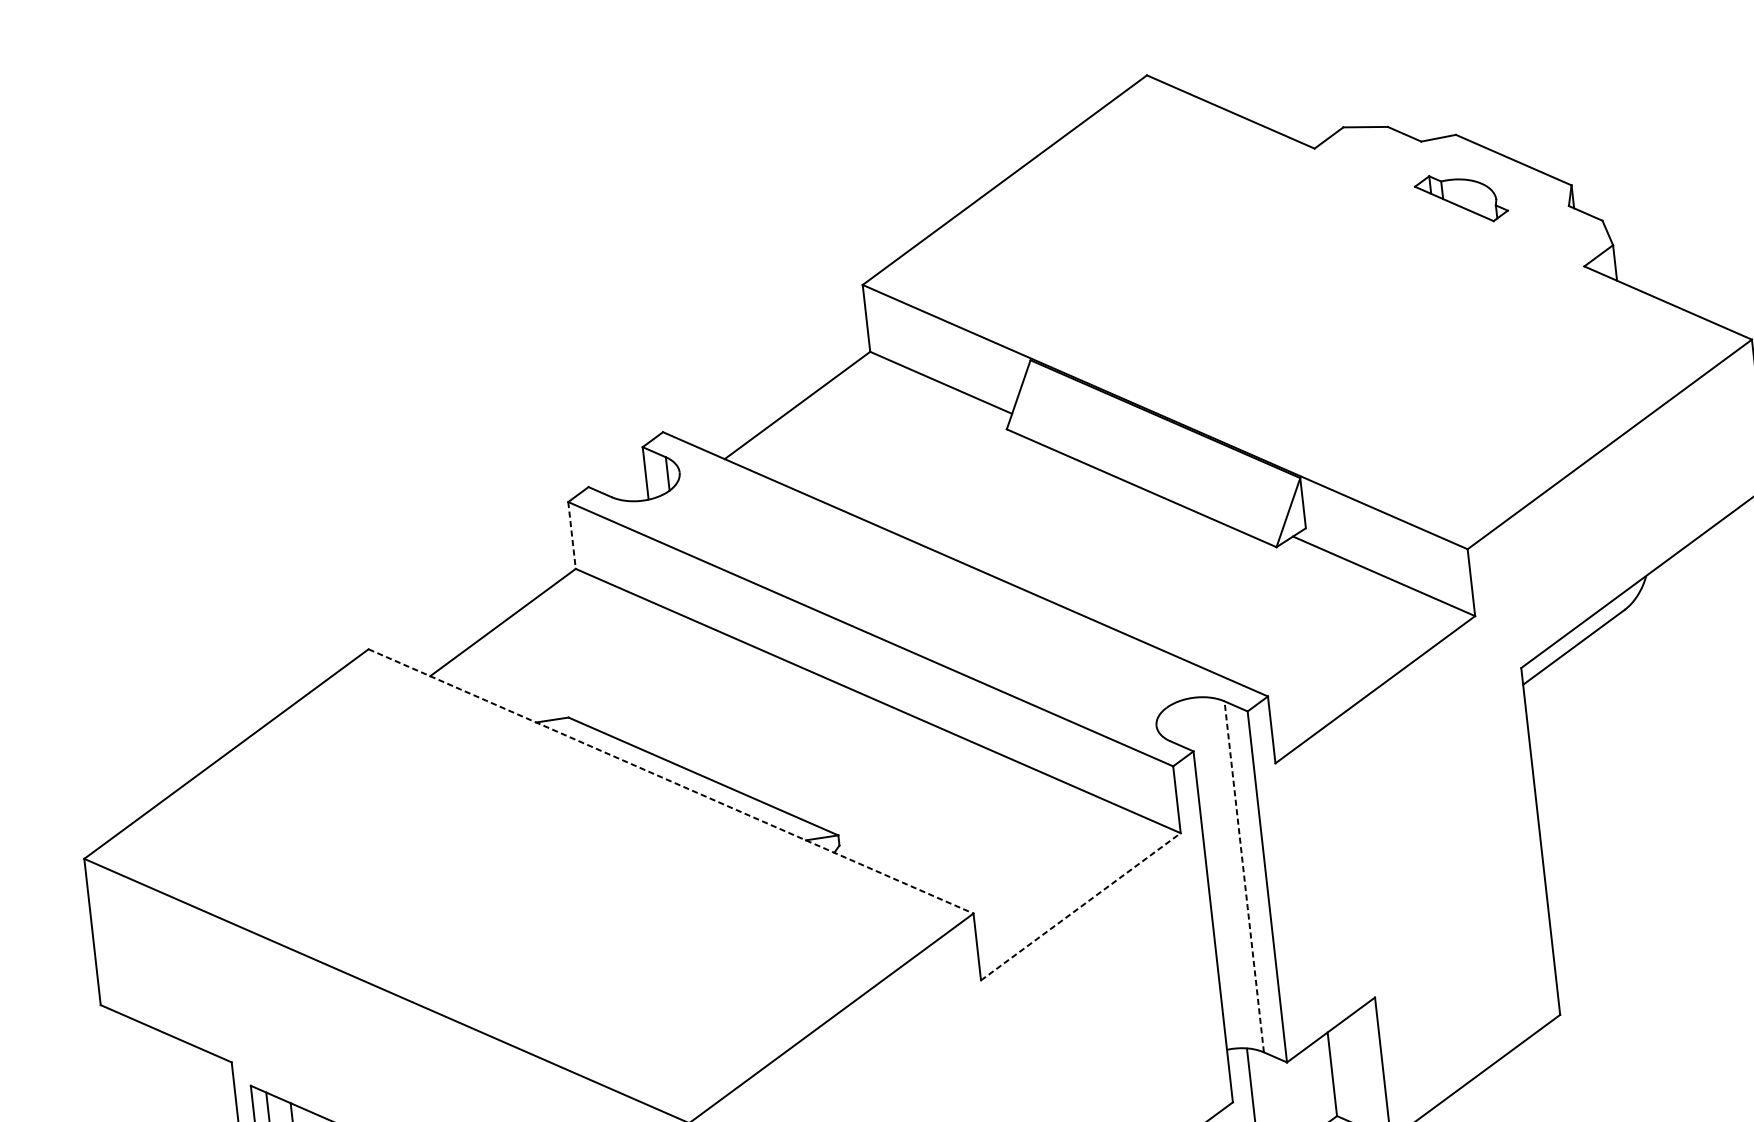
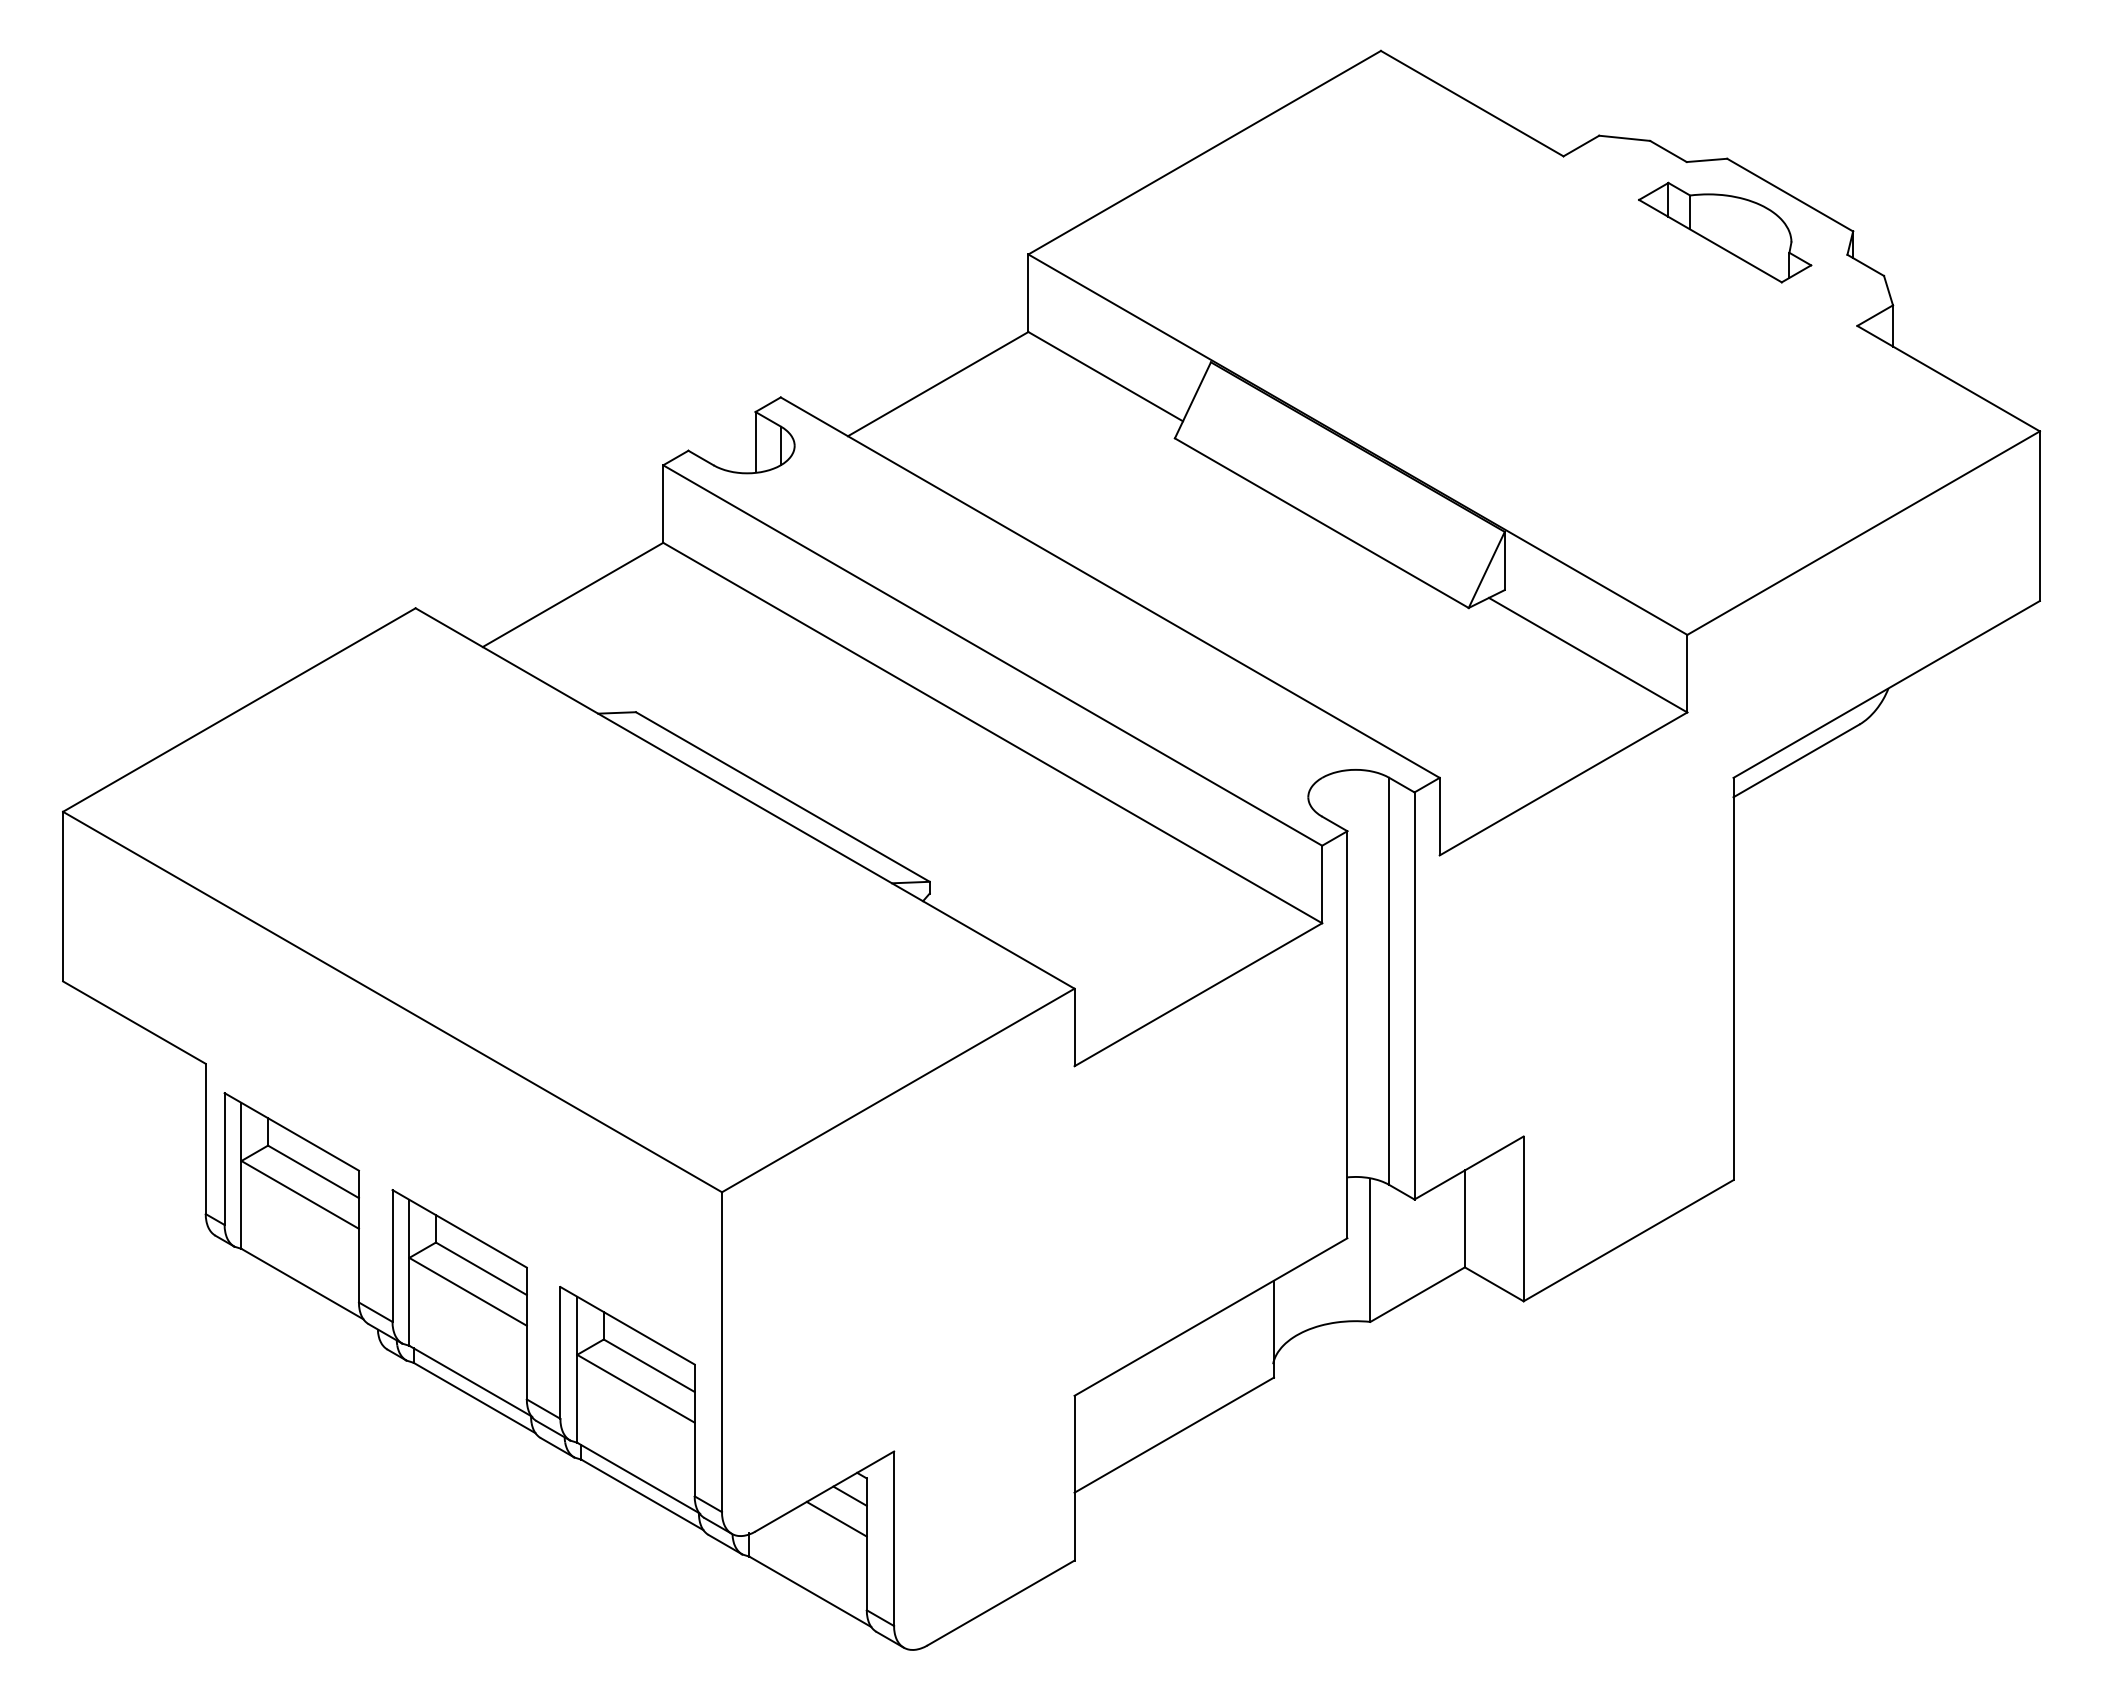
part: (1461, 198) -> (1725, 232), size x1.67
line: (572, 535) -> (663, 504), dashed -> solid
line: (671, 781) -> (745, 798), dashed -> solid
line: (1244, 876) -> (1389, 981), dashed -> solid
line: (1080, 906) -> (1198, 994), dashed -> solid

